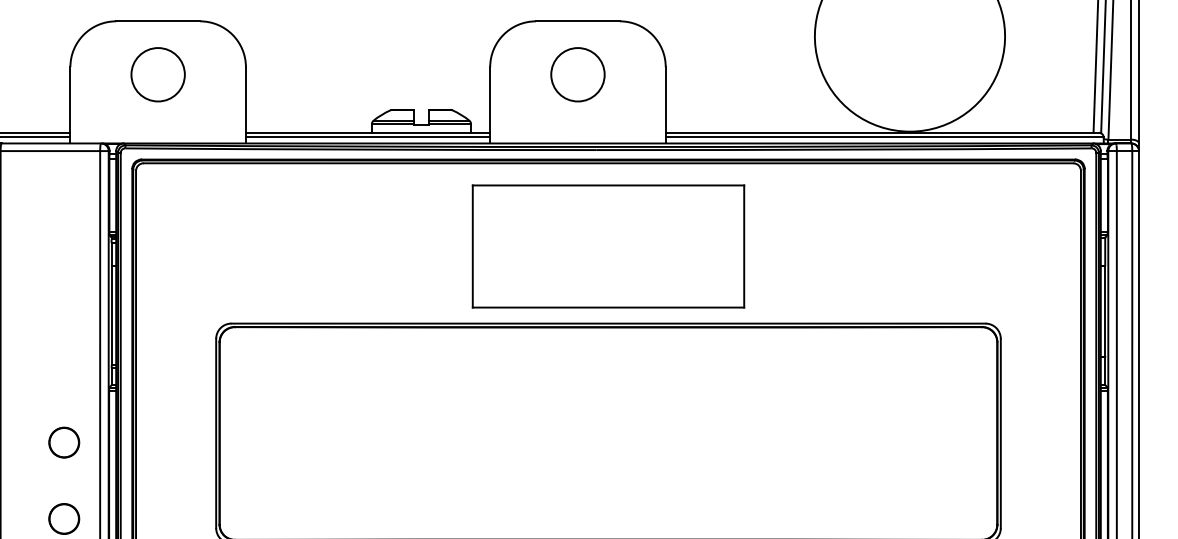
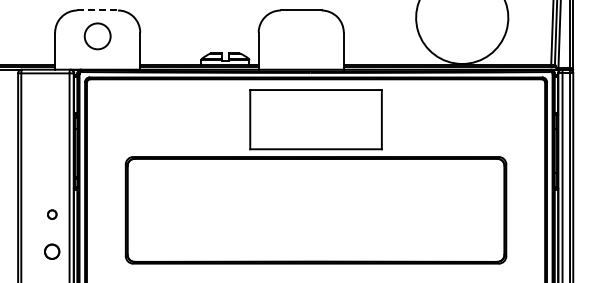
line: (159, 21) -> (98, 10), solid -> dashed
circle: (578, 74) -> (301, 36), removed
part: (64, 442) -> (52, 214), size x0.6

